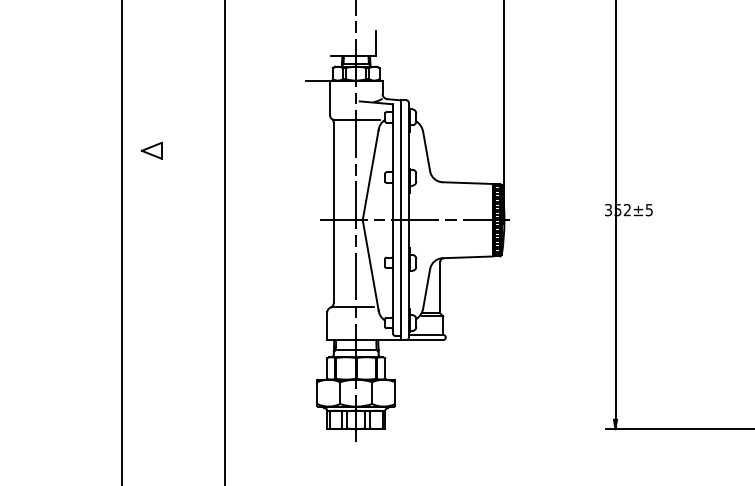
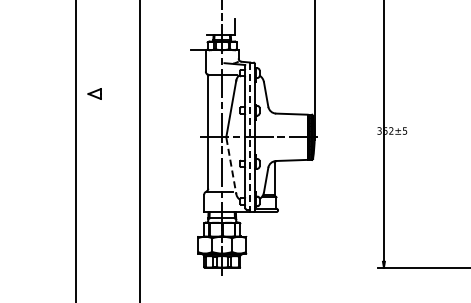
line: (401, 220) -> (250, 137), solid -> dashed
line: (371, 267) -> (231, 166), solid -> dashed

